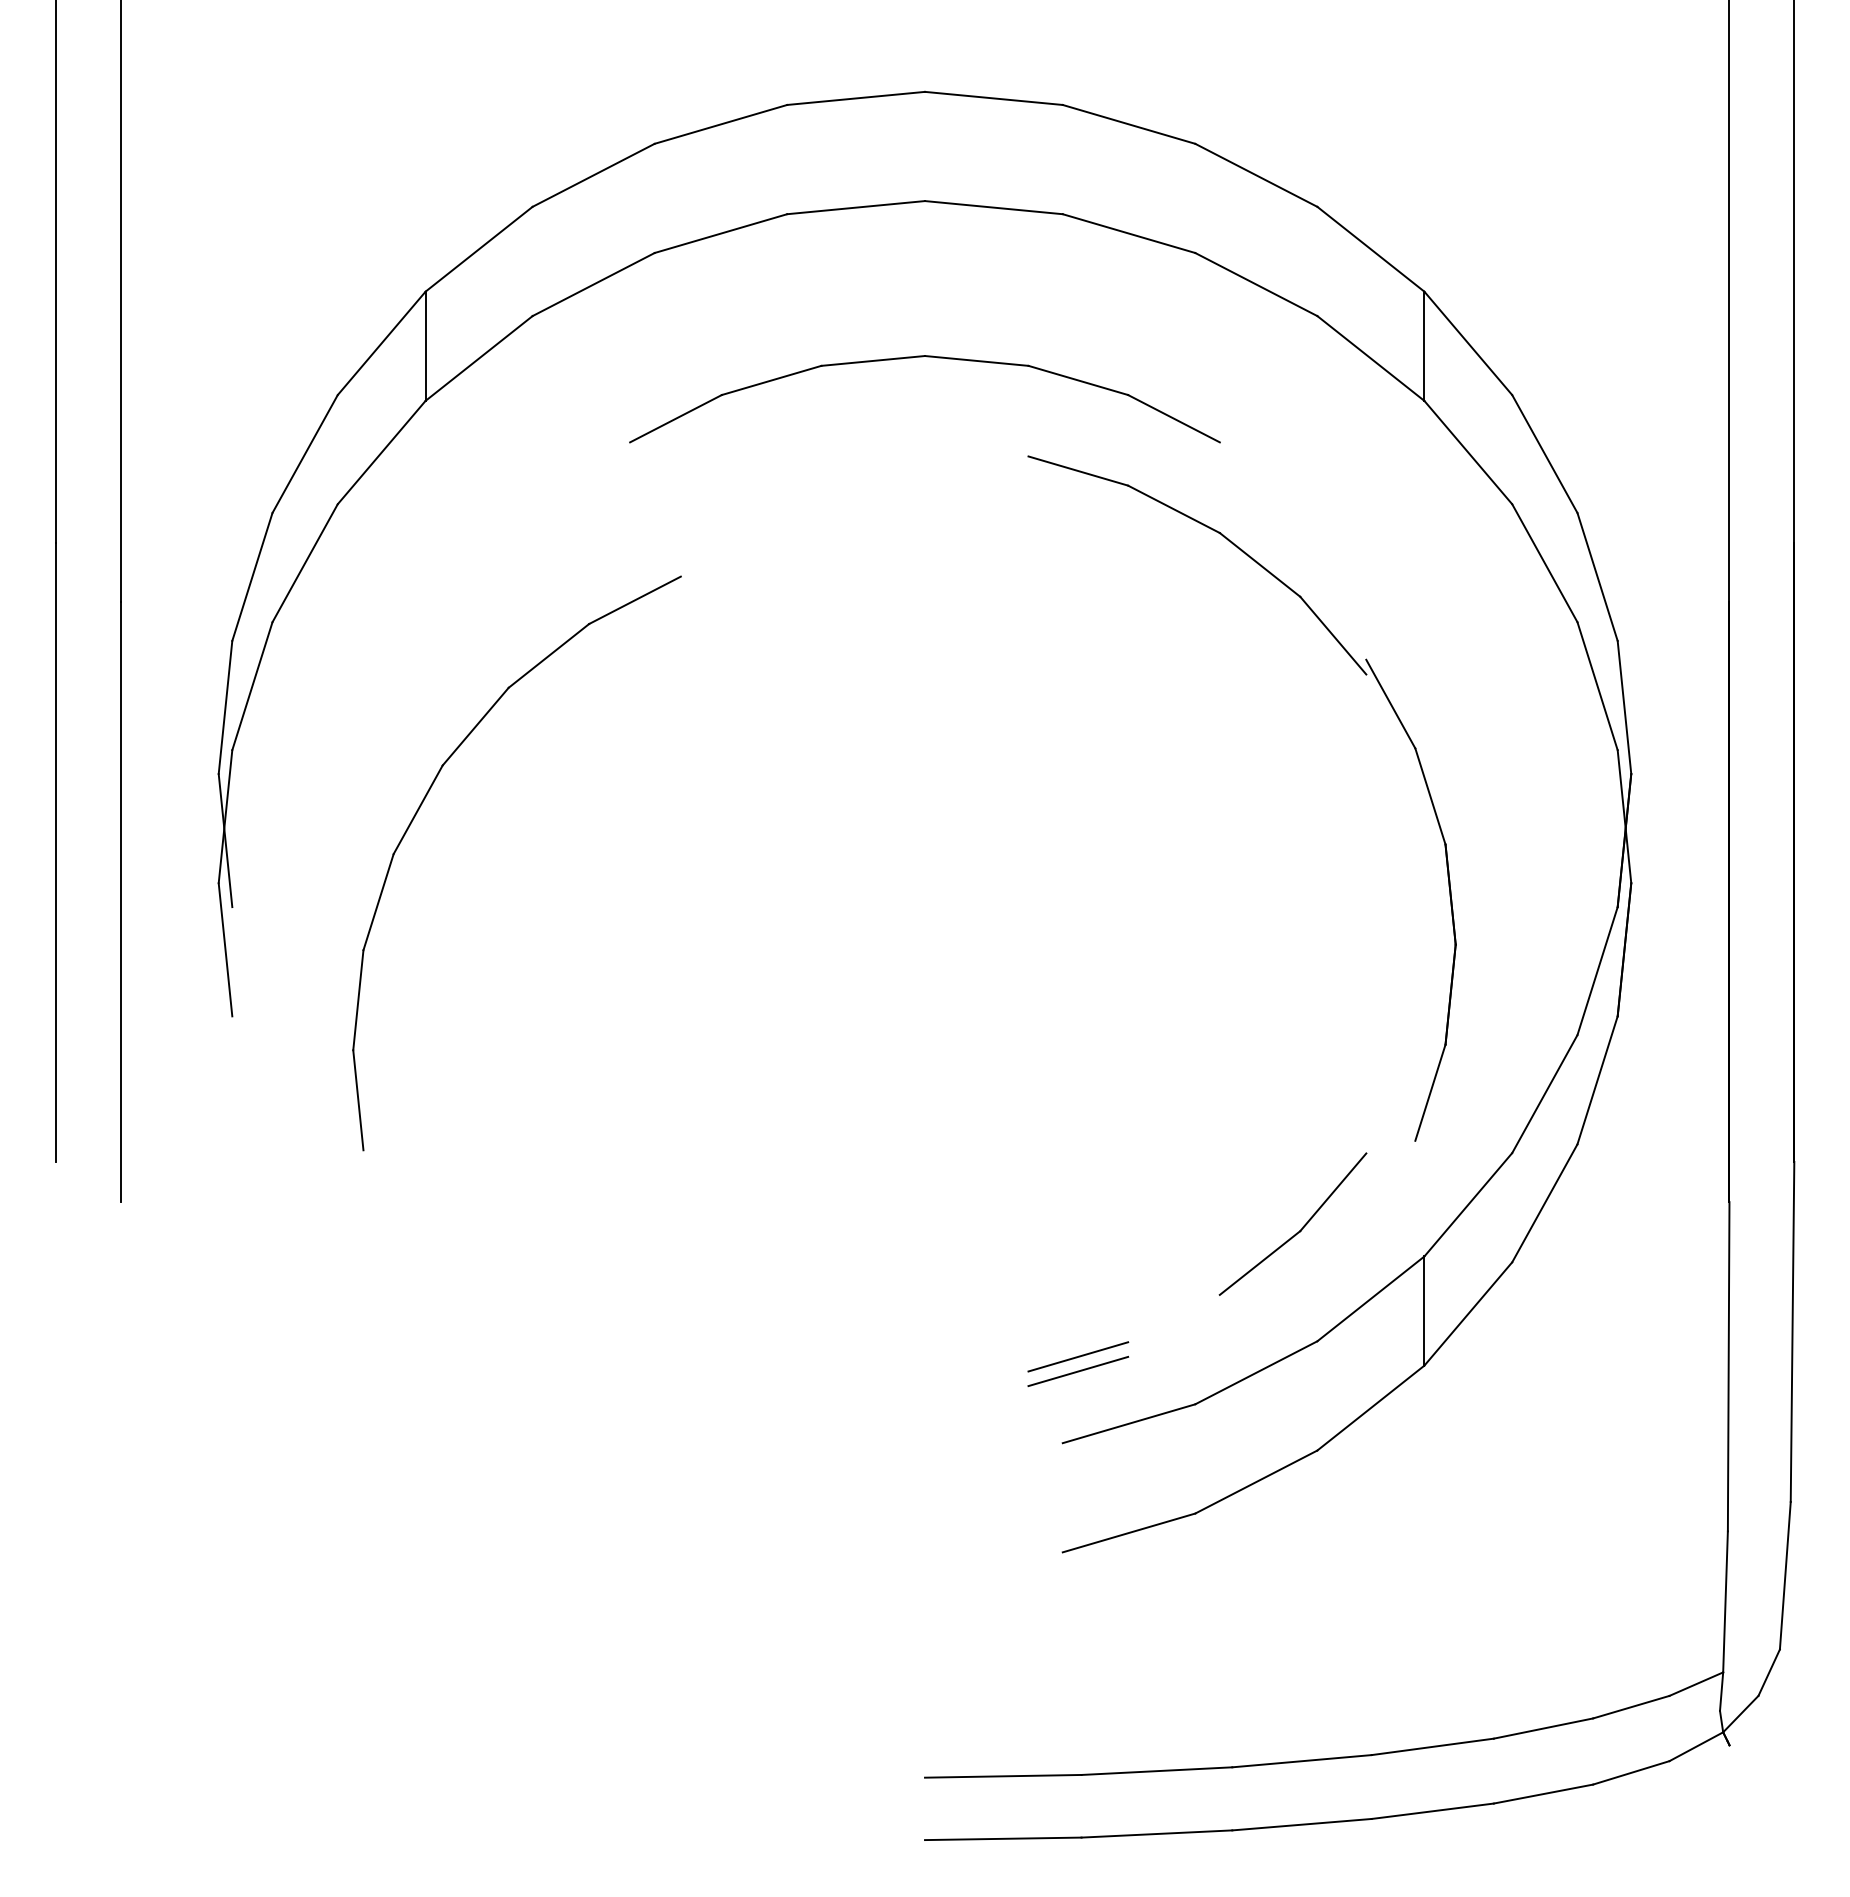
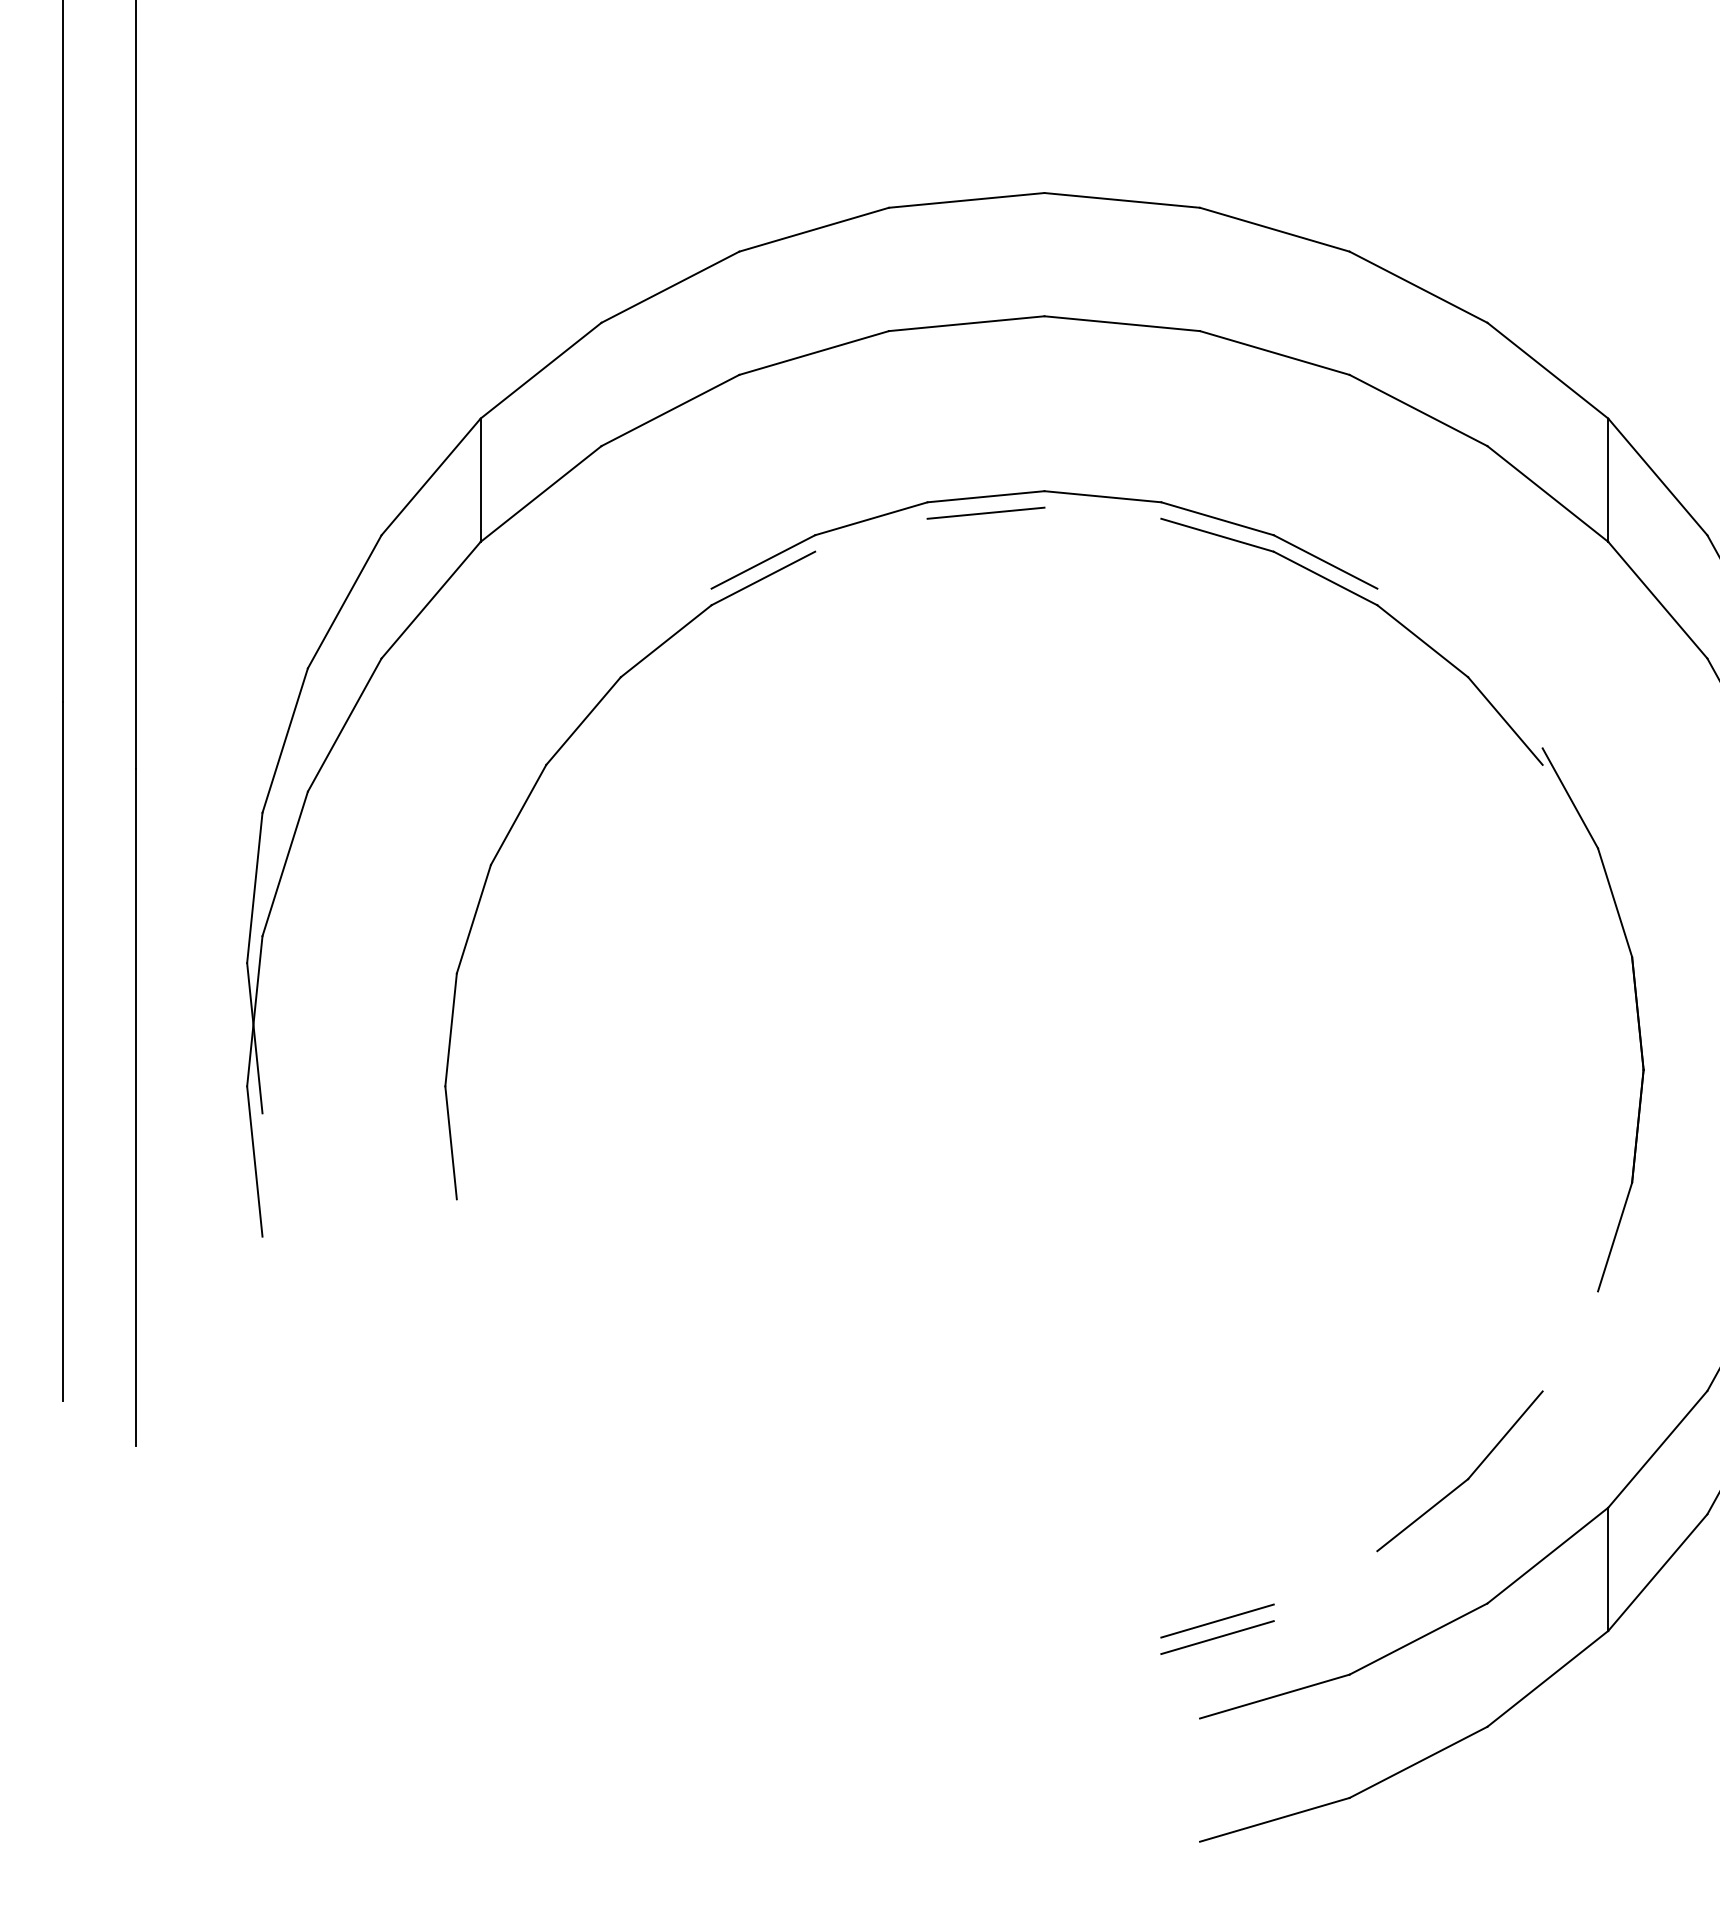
line: (872, 375) -> (985, 513), added
part: (1365, 675) -> (1541, 766), moved
part: (421, 806) -> (522, 811), moved

